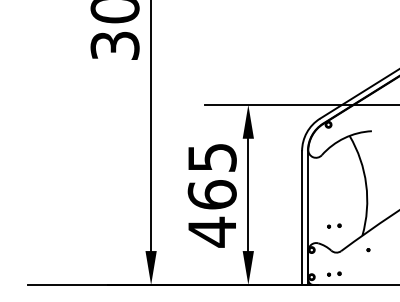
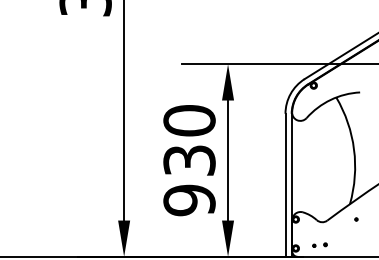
text: (211, 195) -> (188, 161), 465 -> 930
part: (334, 225) -> (320, 193), removed

